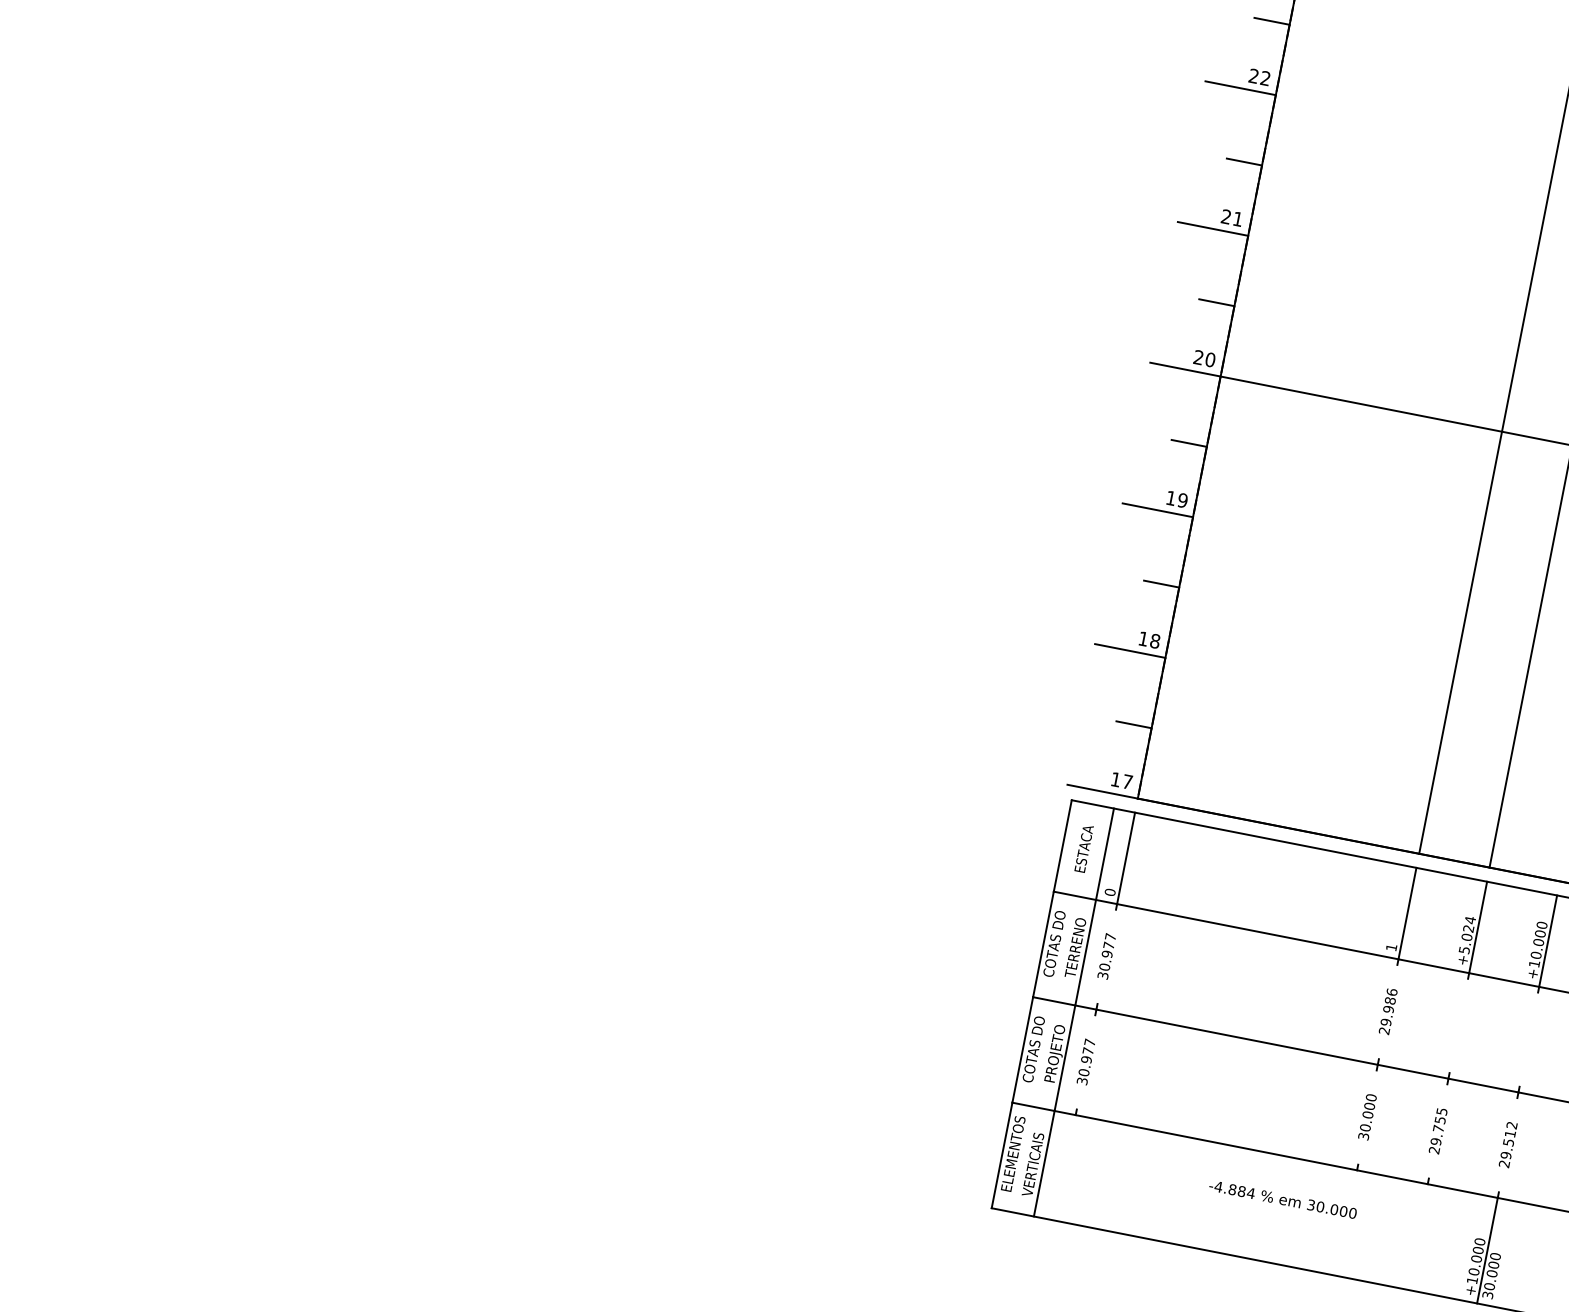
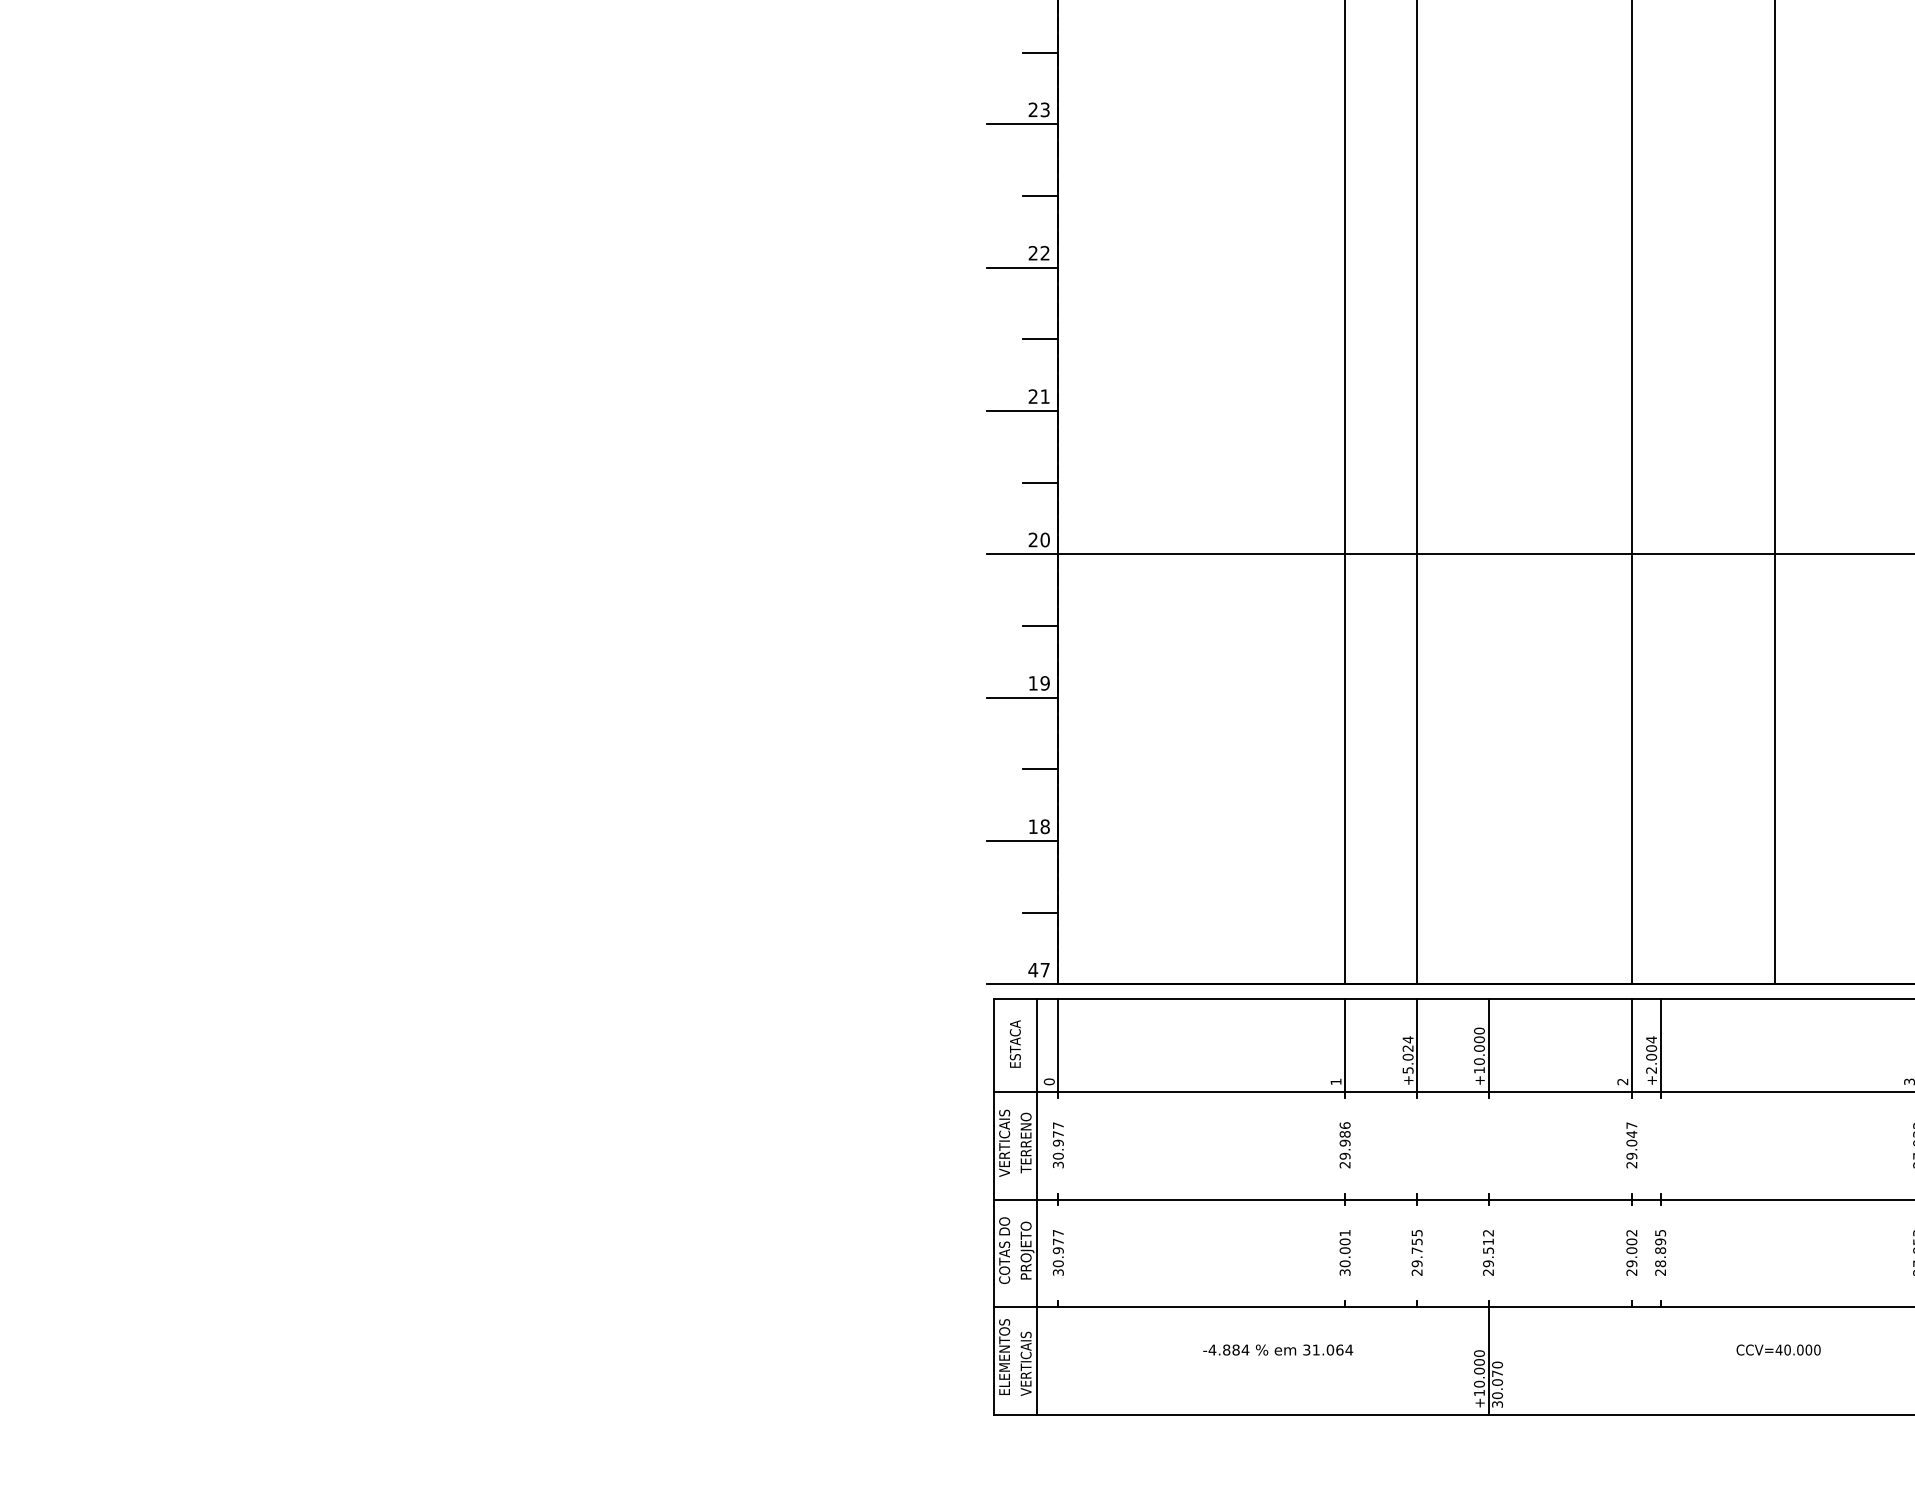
text: (1116, 780) -> (1033, 970), 17 -> 47
text: (1054, 943) -> (1004, 1142), COTAS DO -> VERTICAIS
text: (1370, 1097) -> (1344, 1232), 30.000 -> 30.001
text: (1336, 1209) -> (1332, 1349), 30.000 -> 31.064
text: (1493, 1264) -> (1497, 1373), 30.000 -> 30.070

